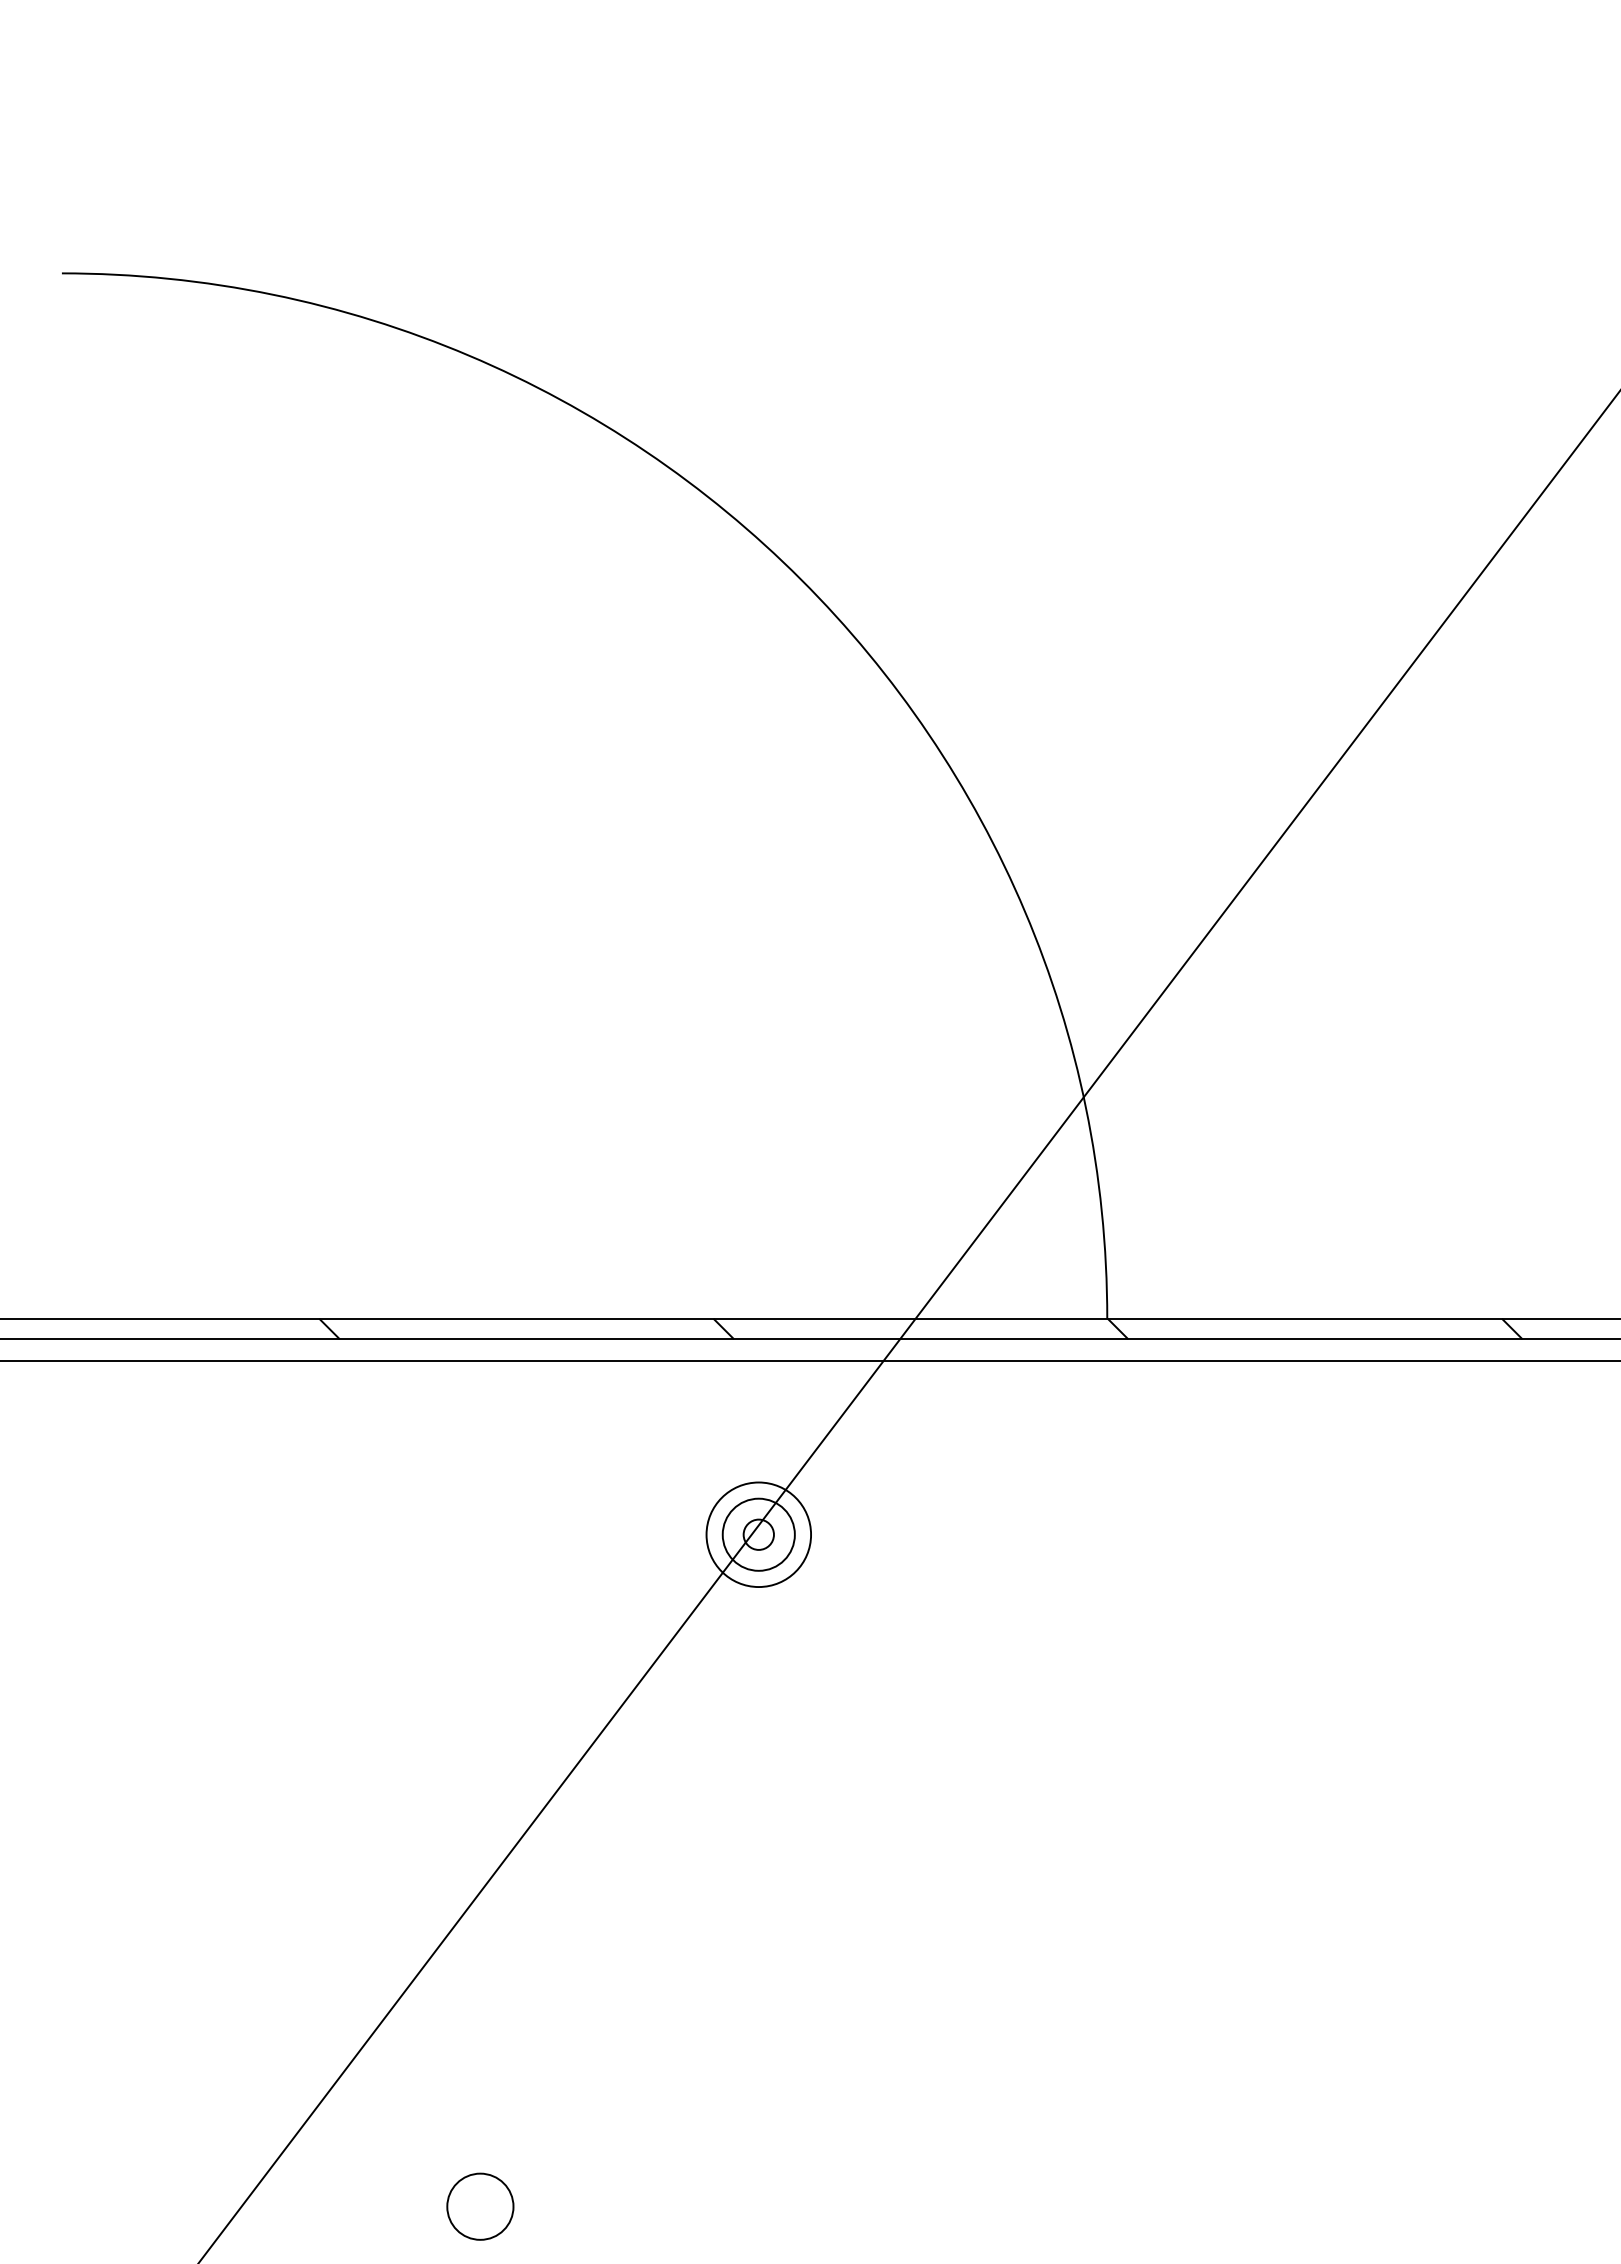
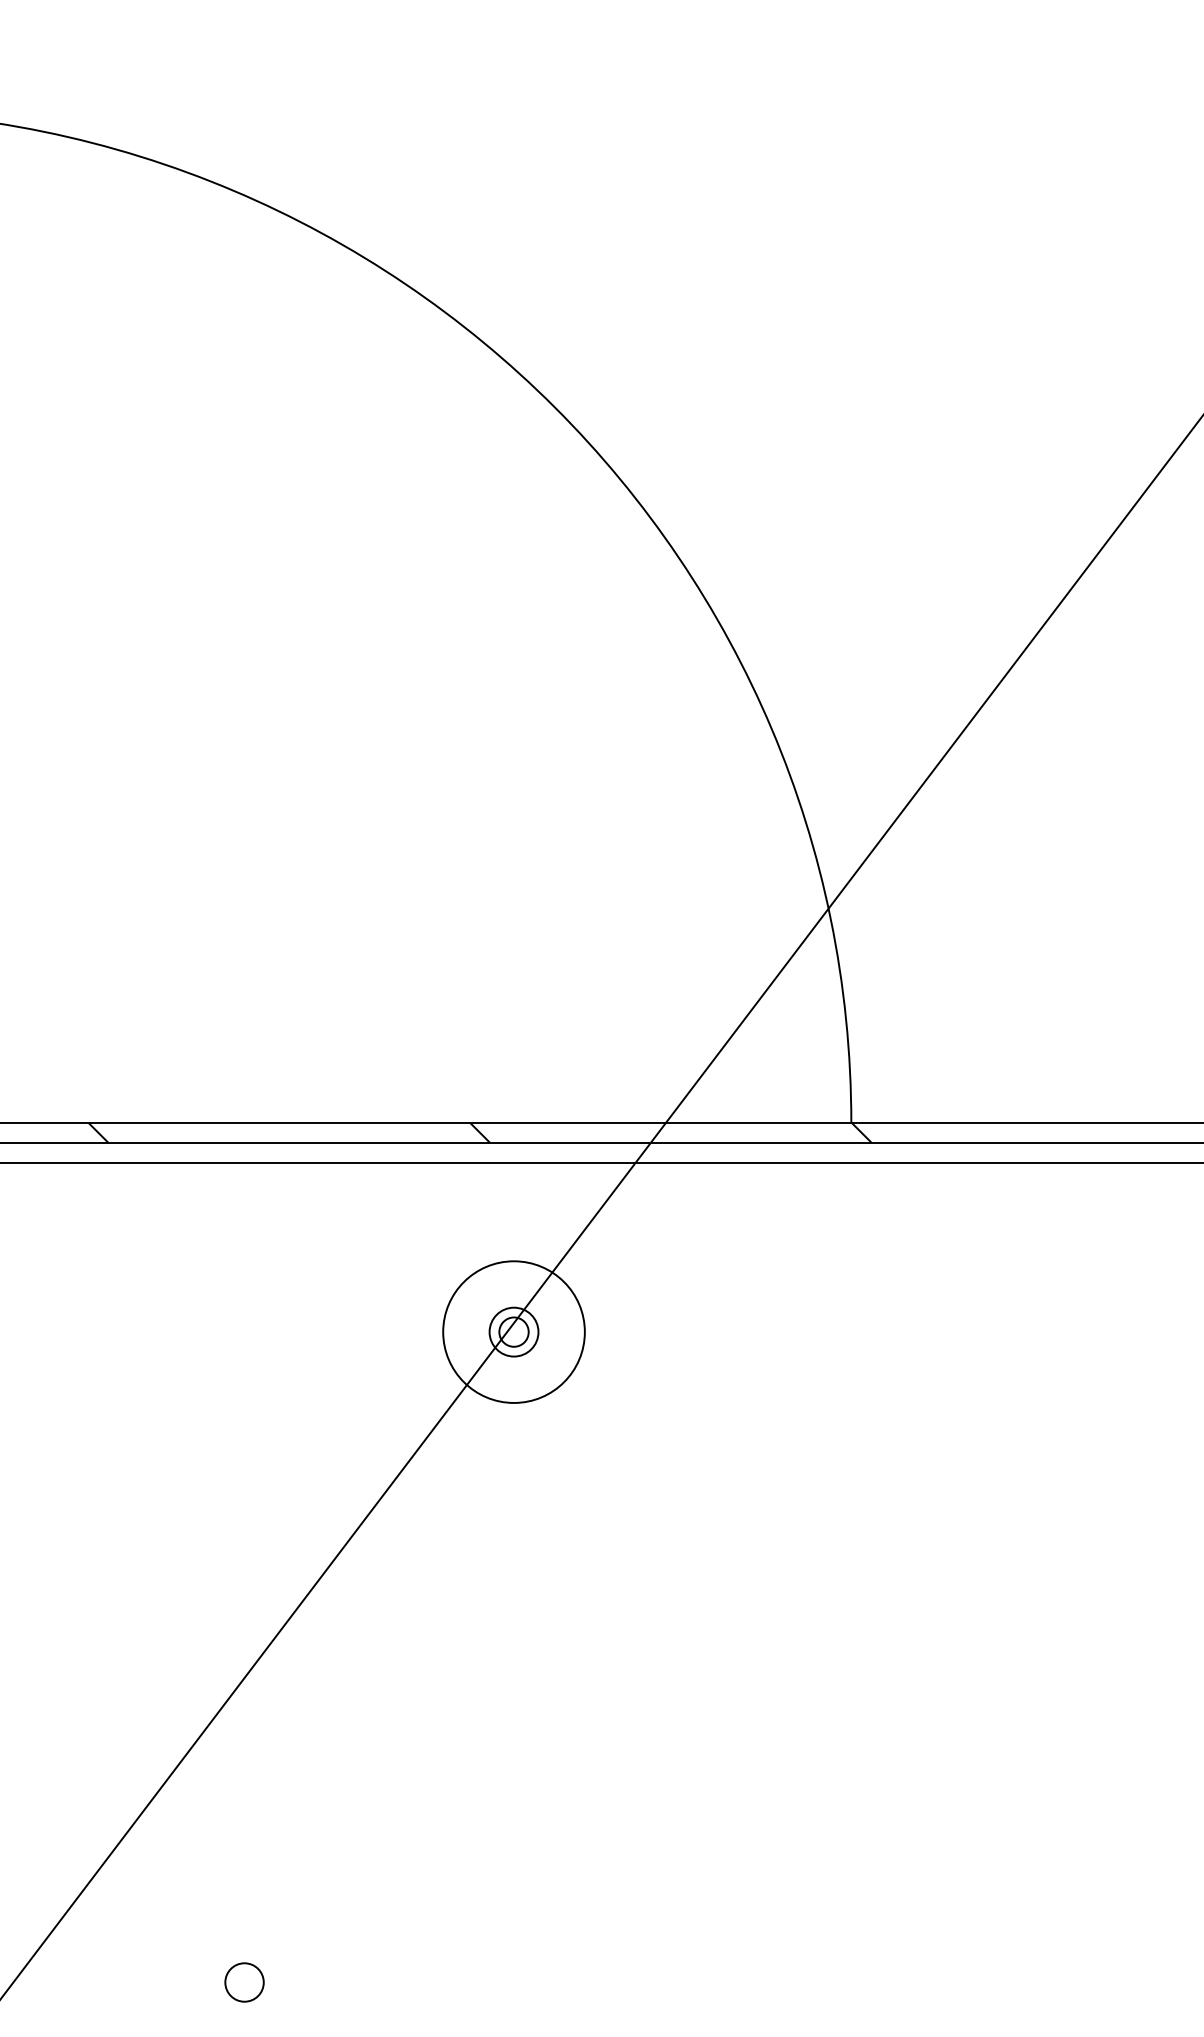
circle: (758, 1534) -> (513, 1331), size x0.7
circle: (758, 1534) -> (513, 1331), size x1.4
circle: (480, 2206) -> (244, 1982), size x0.6

